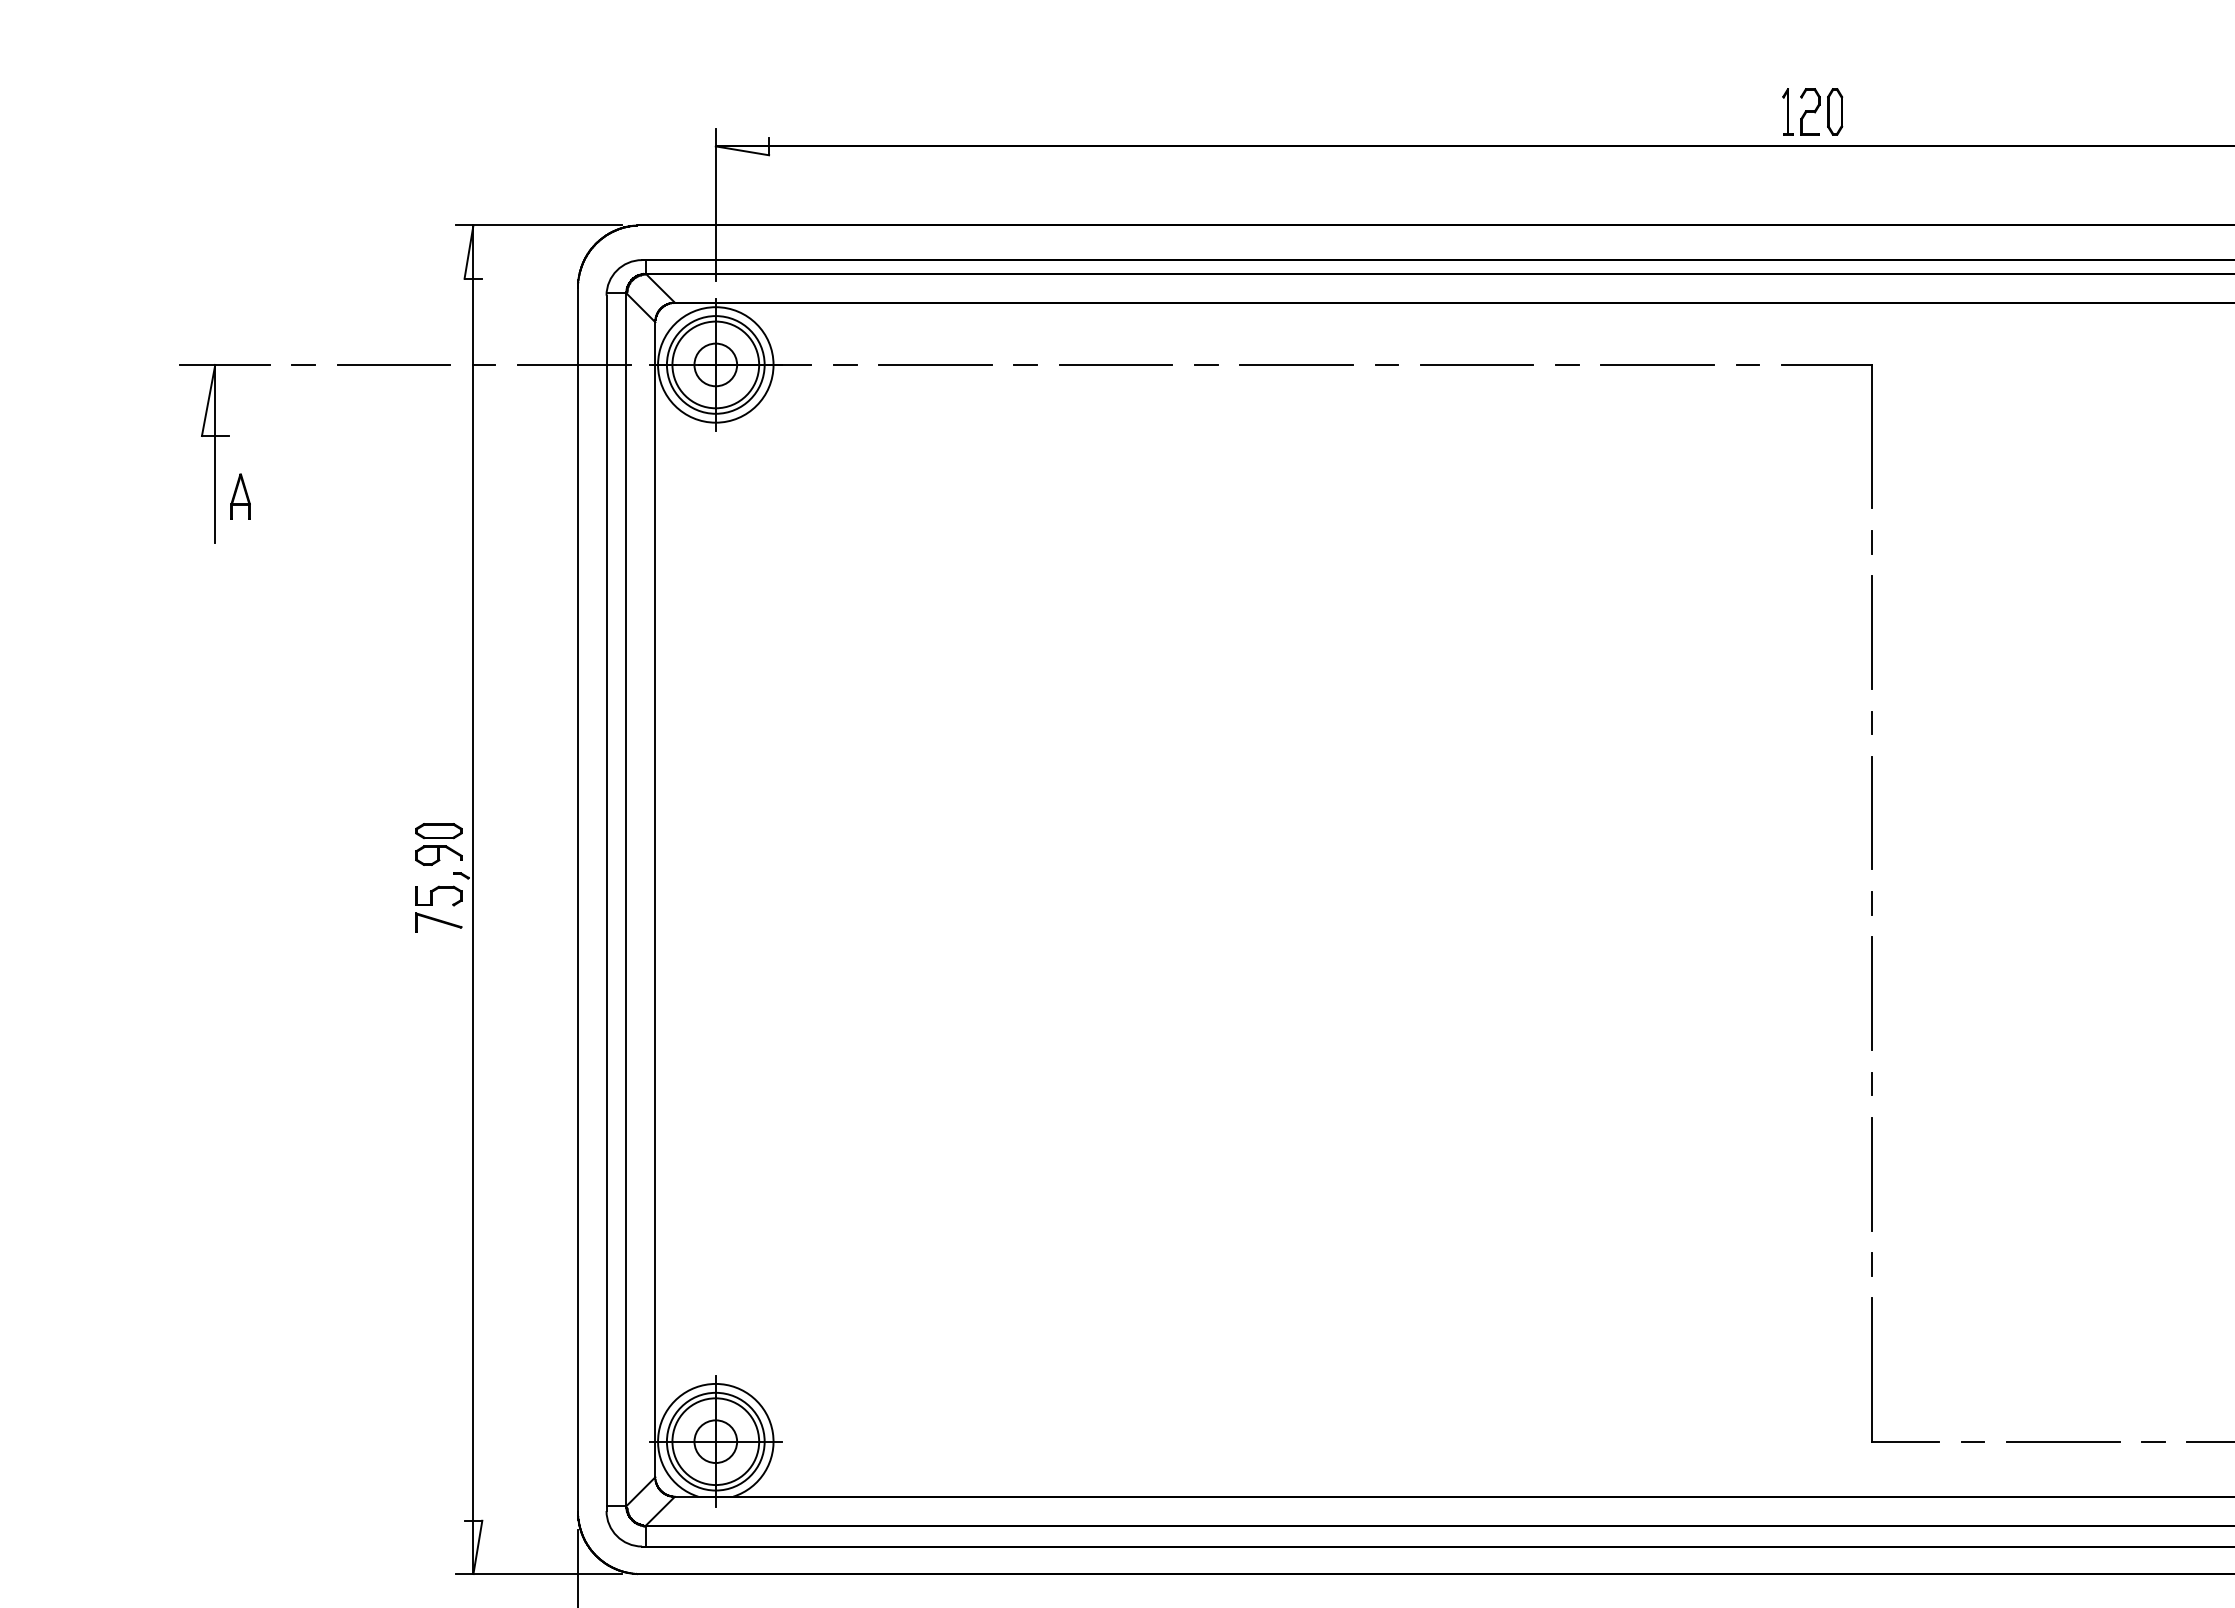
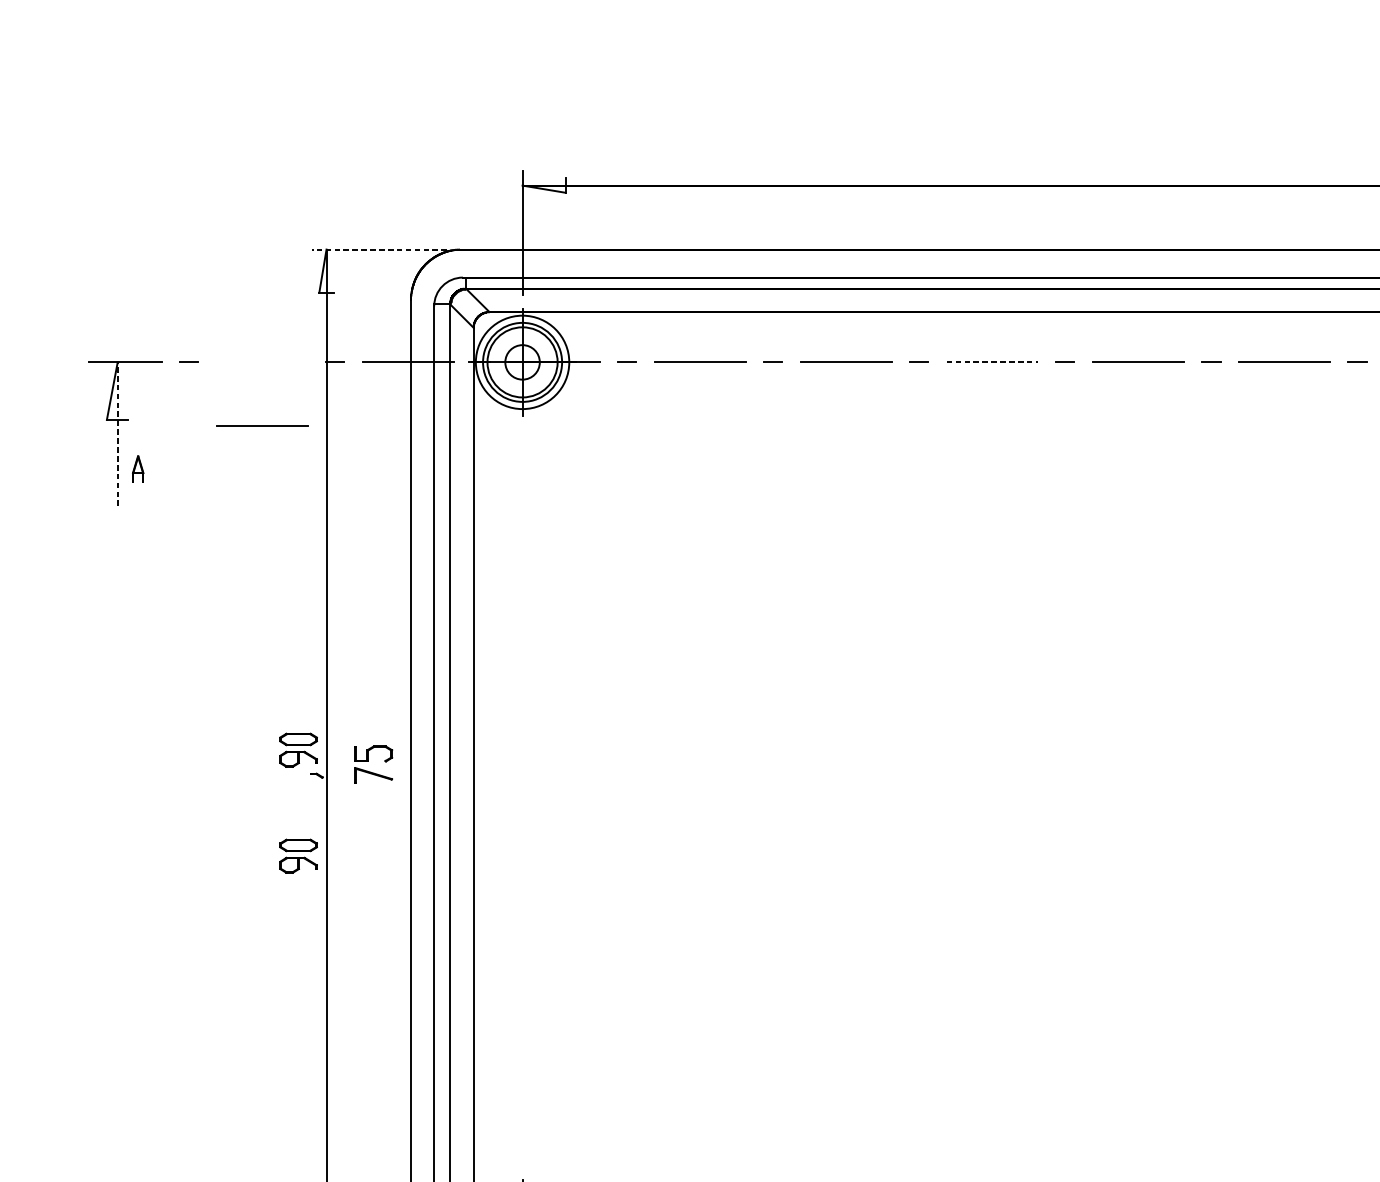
line: (538, 225) -> (379, 249), solid -> dashed
line: (393, 364) -> (261, 425), moved
line: (1297, 364) -> (993, 362), solid -> dashed
line: (215, 453) -> (117, 434), solid -> dashed
part: (240, 496) -> (138, 468), size x0.7
part: (432, 905) -> (368, 761), moved
part: (438, 975) -> (298, 856), added

